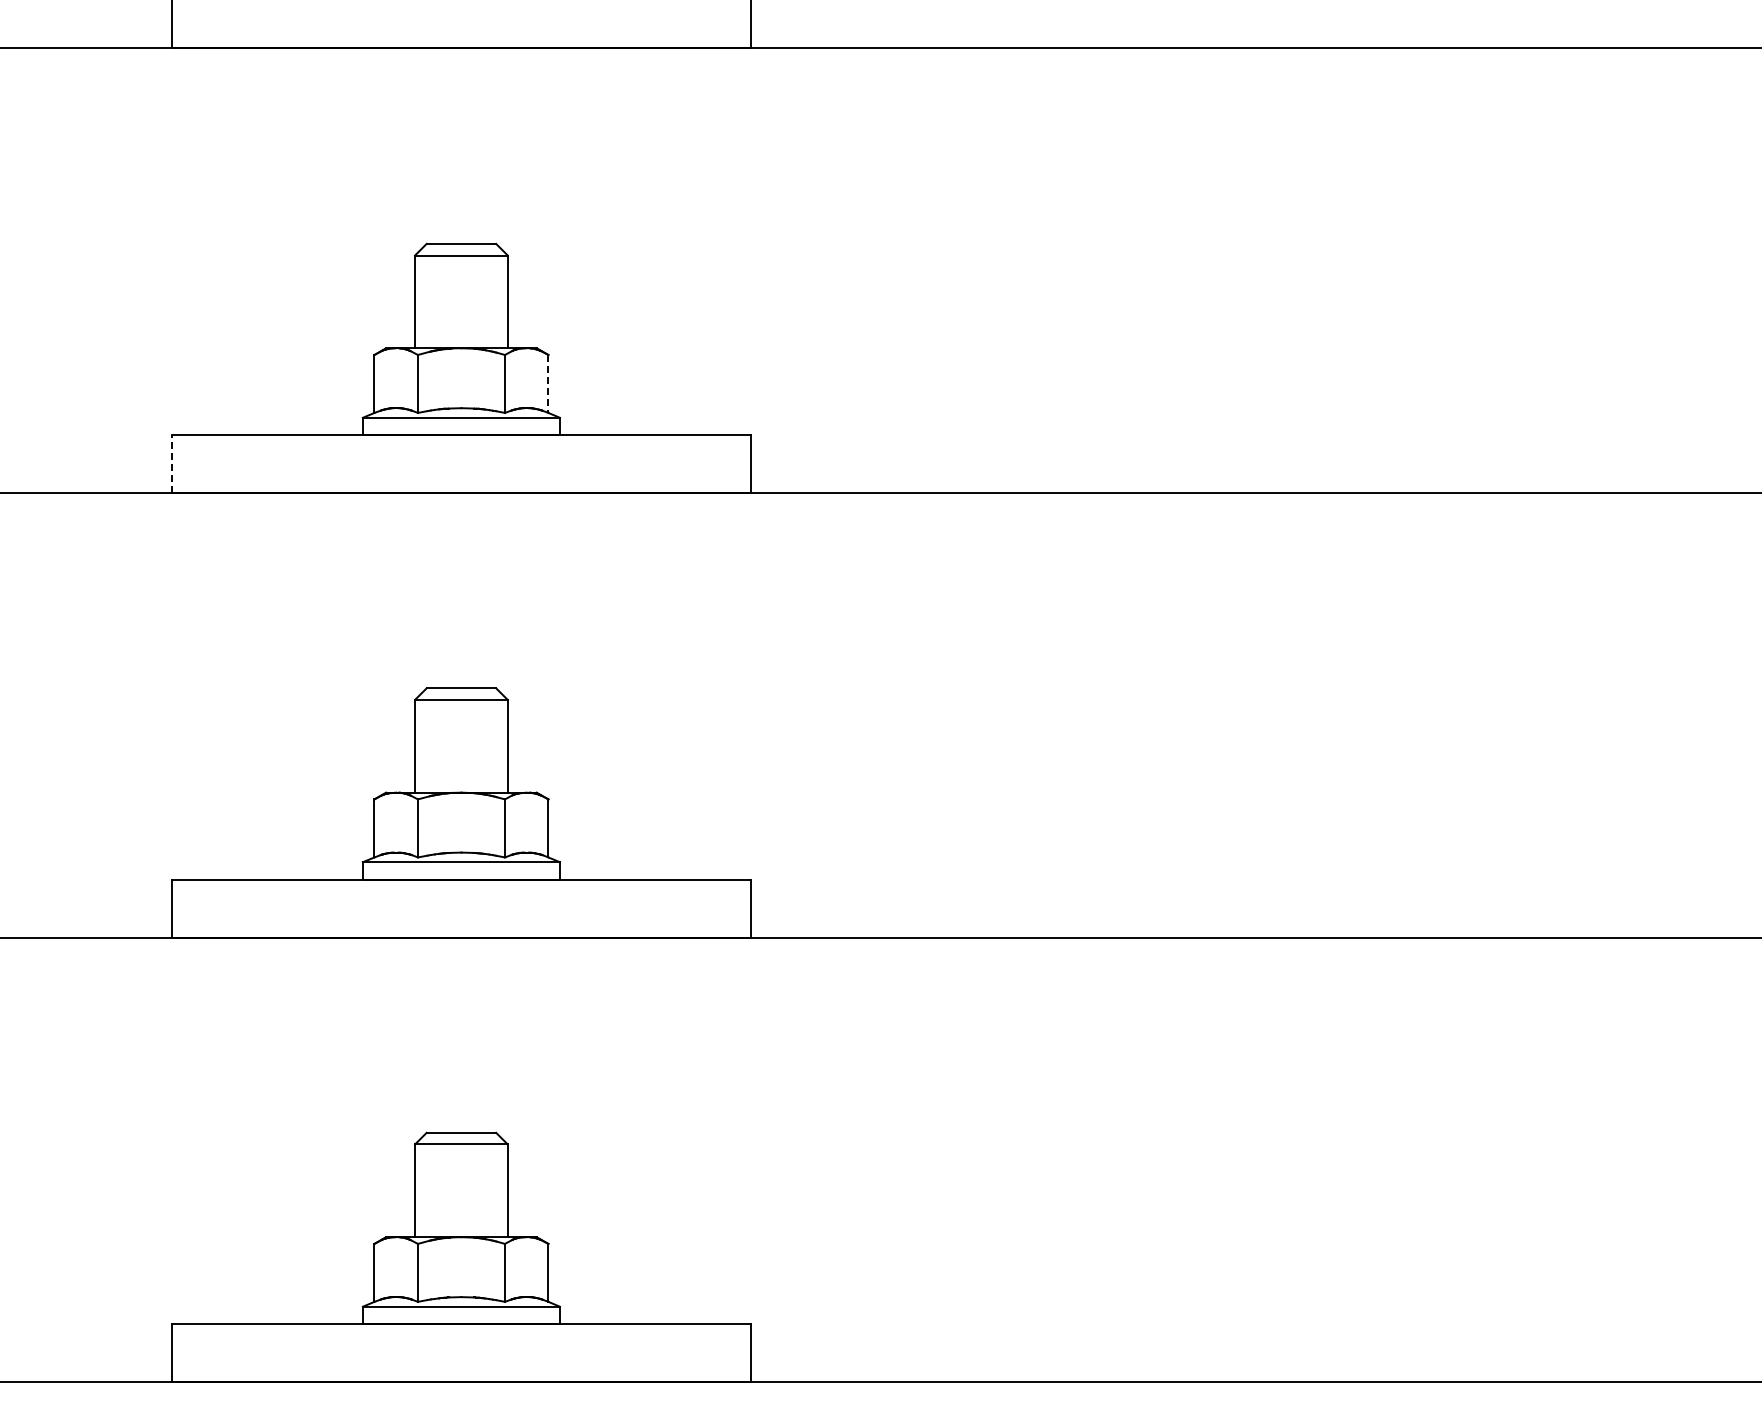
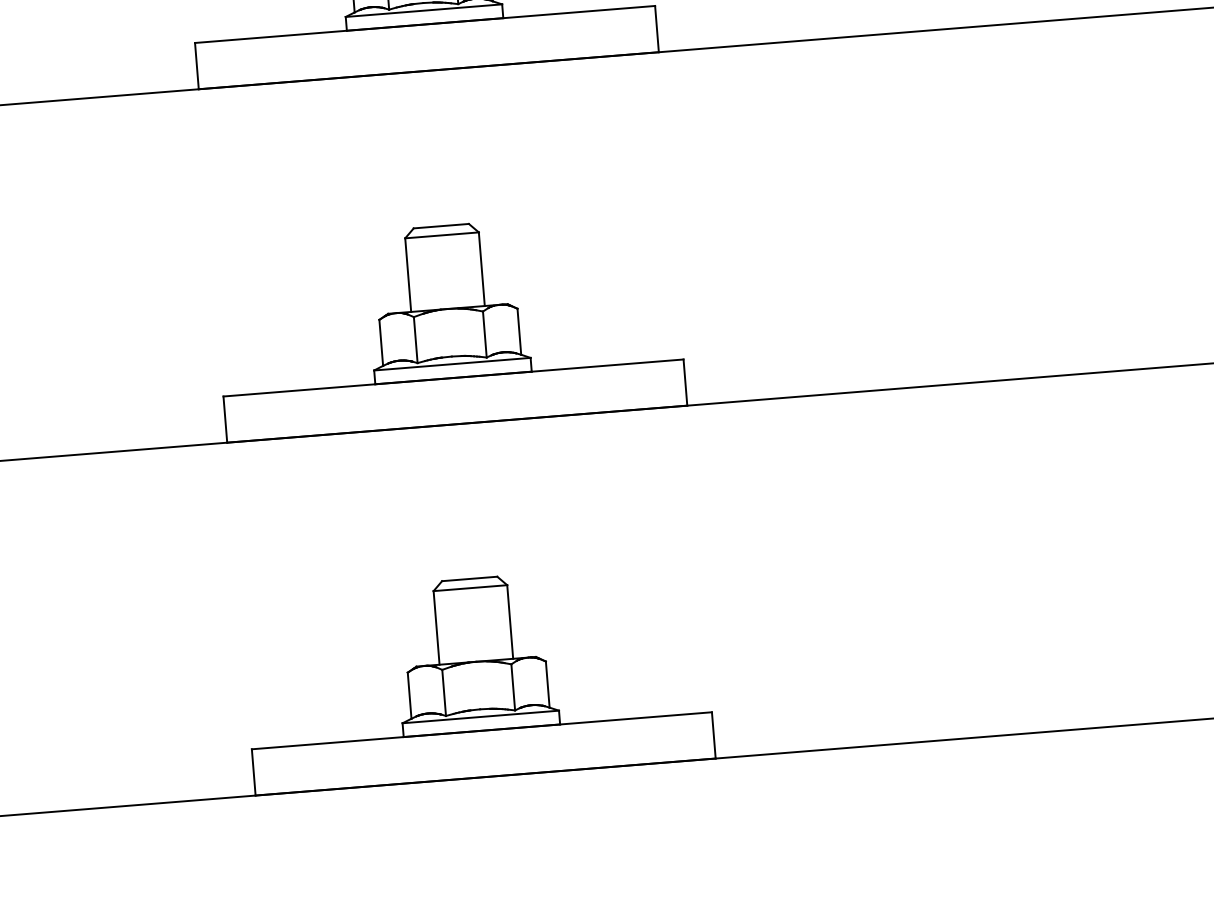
line: (548, 383) -> (519, 331), dashed -> solid
line: (171, 463) -> (225, 418), dashed -> solid

